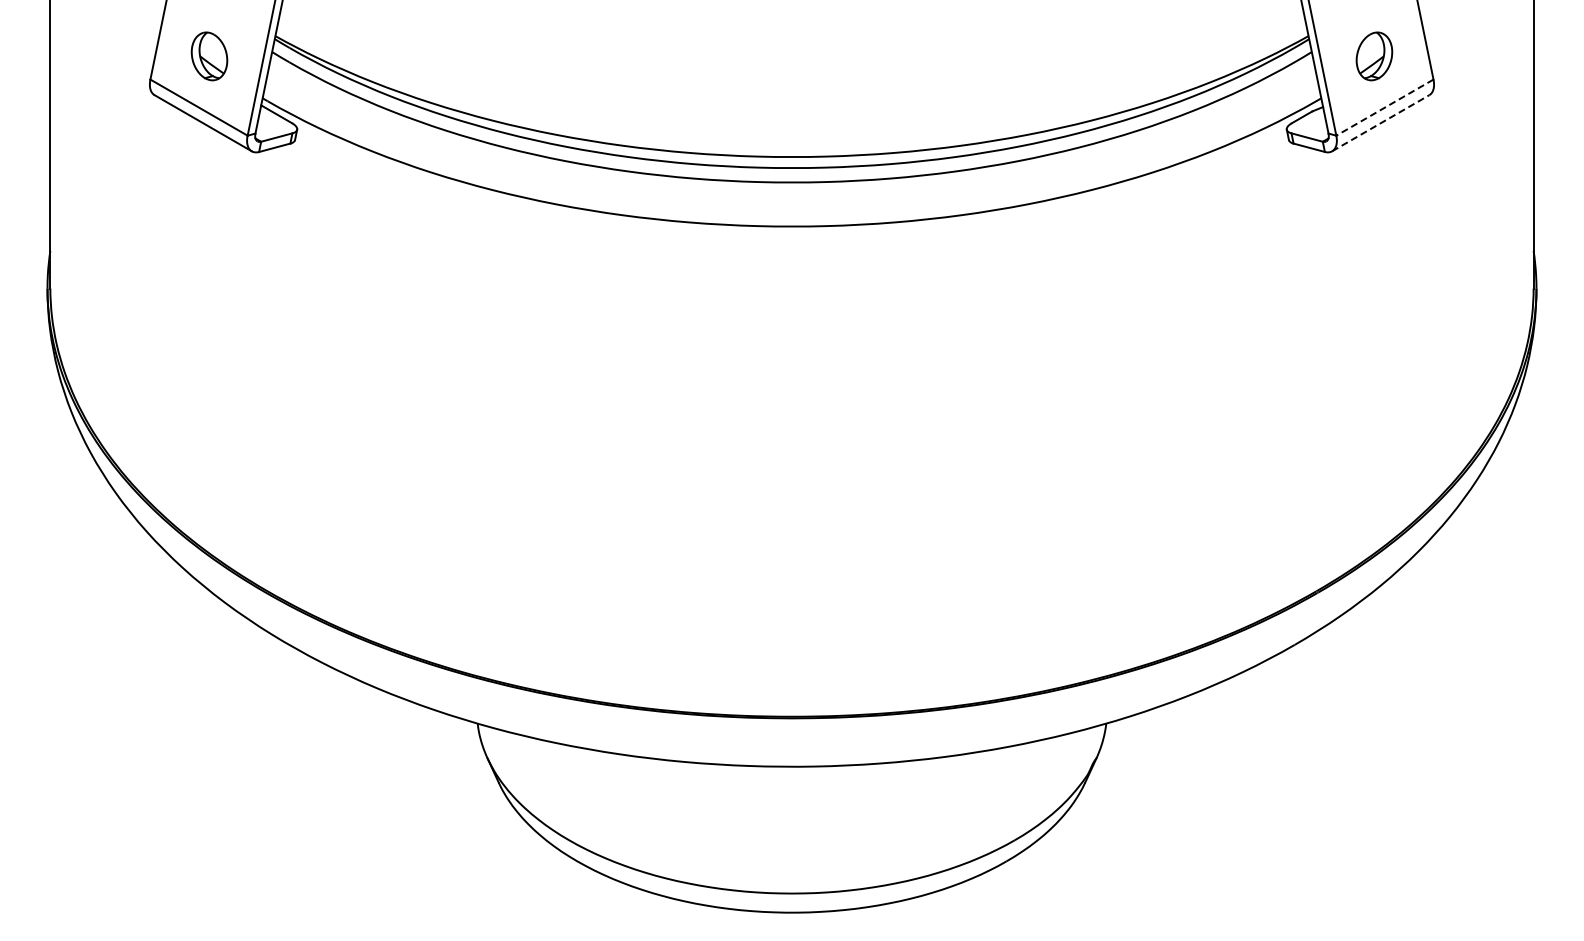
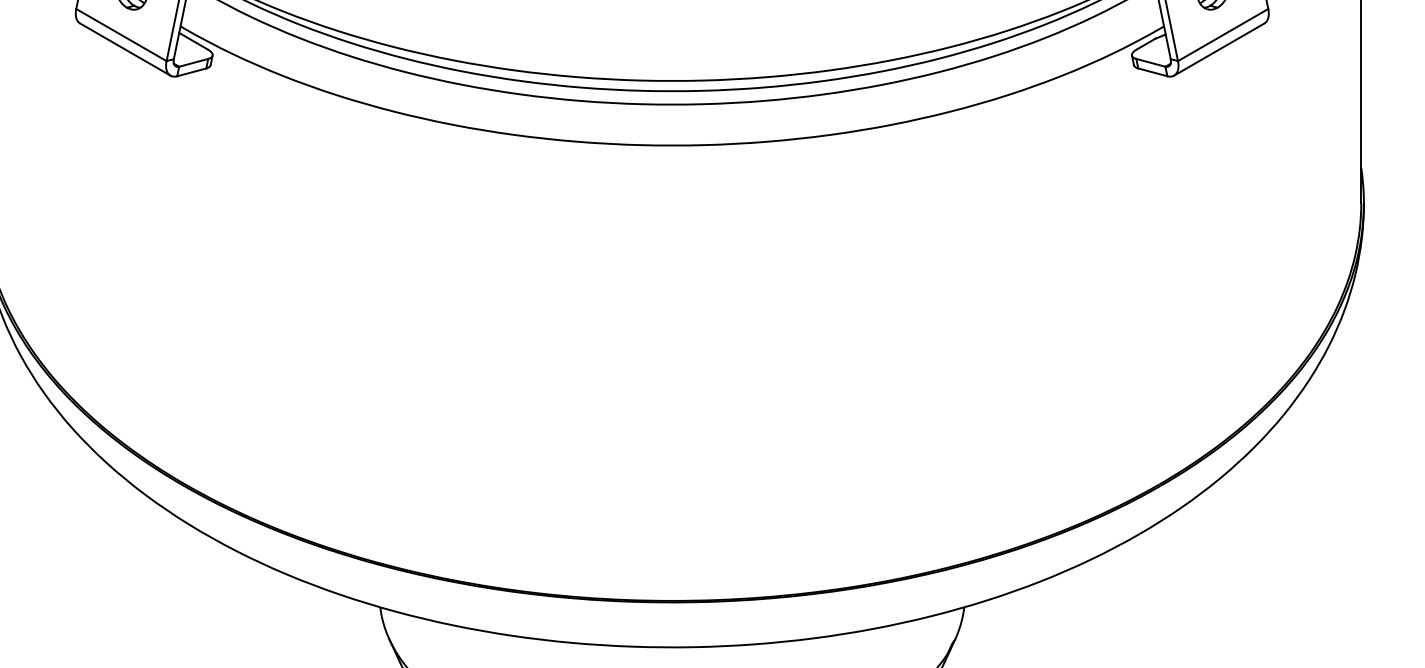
line: (1384, 107) -> (1222, 34), dashed -> solid
line: (1381, 123) -> (1219, 49), dashed -> solid

